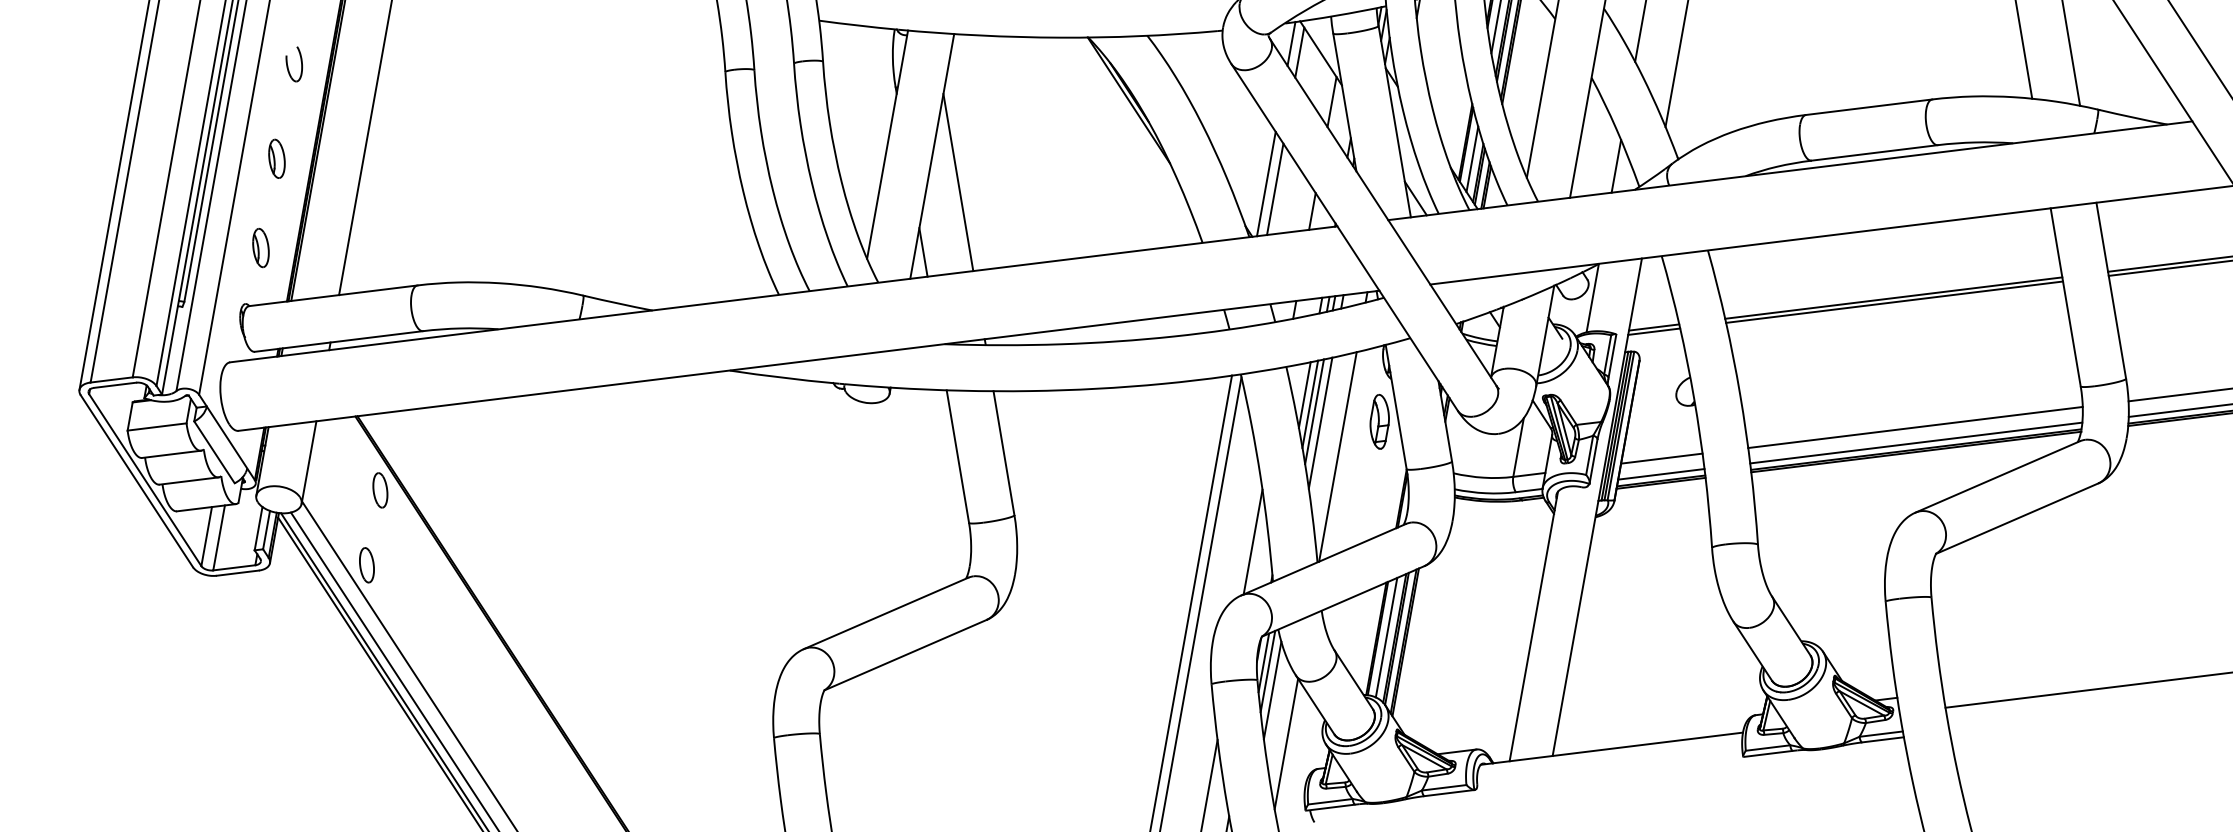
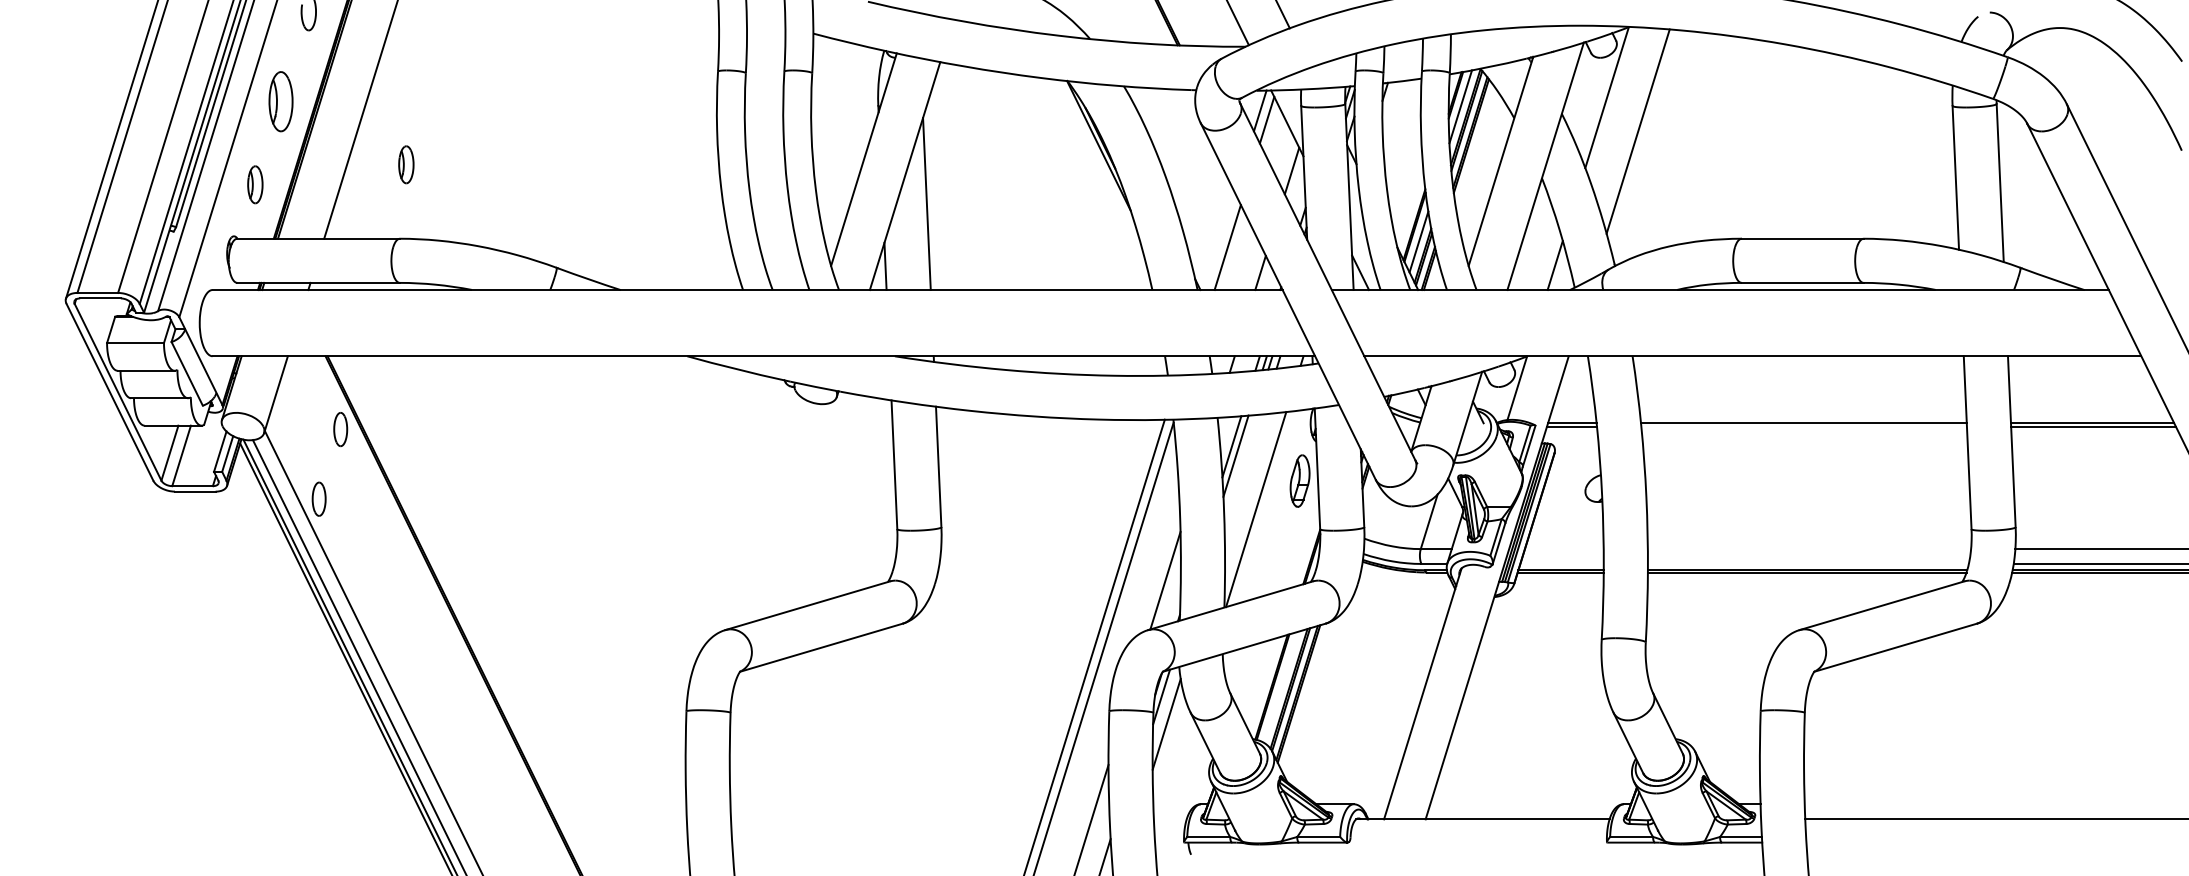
part: (276, 158) -> (280, 101), size x1.6
line: (1265, 184) -> (1219, 241), removed
part: (414, 207) -> (406, 164), added
line: (1893, 302) -> (1803, 427), removed
line: (1314, 411) -> (1239, 463), removed
line: (1320, 423) -> (1243, 475), removed
line: (1915, 427) -> (1809, 549), removed
line: (1915, 442) -> (1807, 563), removed
line: (1661, 459) -> (1563, 549), removed
line: (1660, 473) -> (1561, 563), removed
line: (1386, 636) -> (1281, 686), removed
line: (1267, 671) -> (1164, 705), removed
line: (1286, 743) -> (1173, 776), removed

